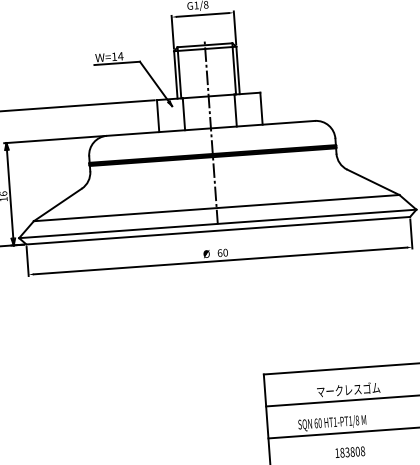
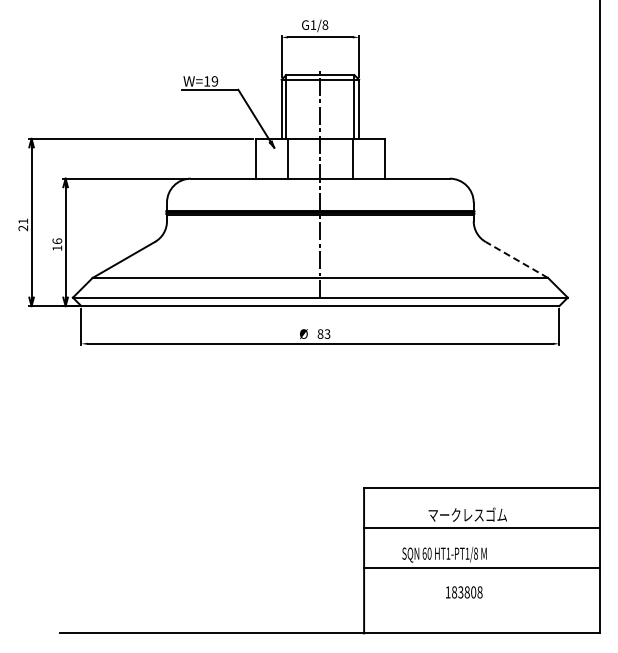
text: (120, 56) -> (214, 81), W=14 -> W=19
line: (373, 181) -> (516, 259), solid -> dashed
text: (222, 252) -> (323, 333), 60 -> 83

